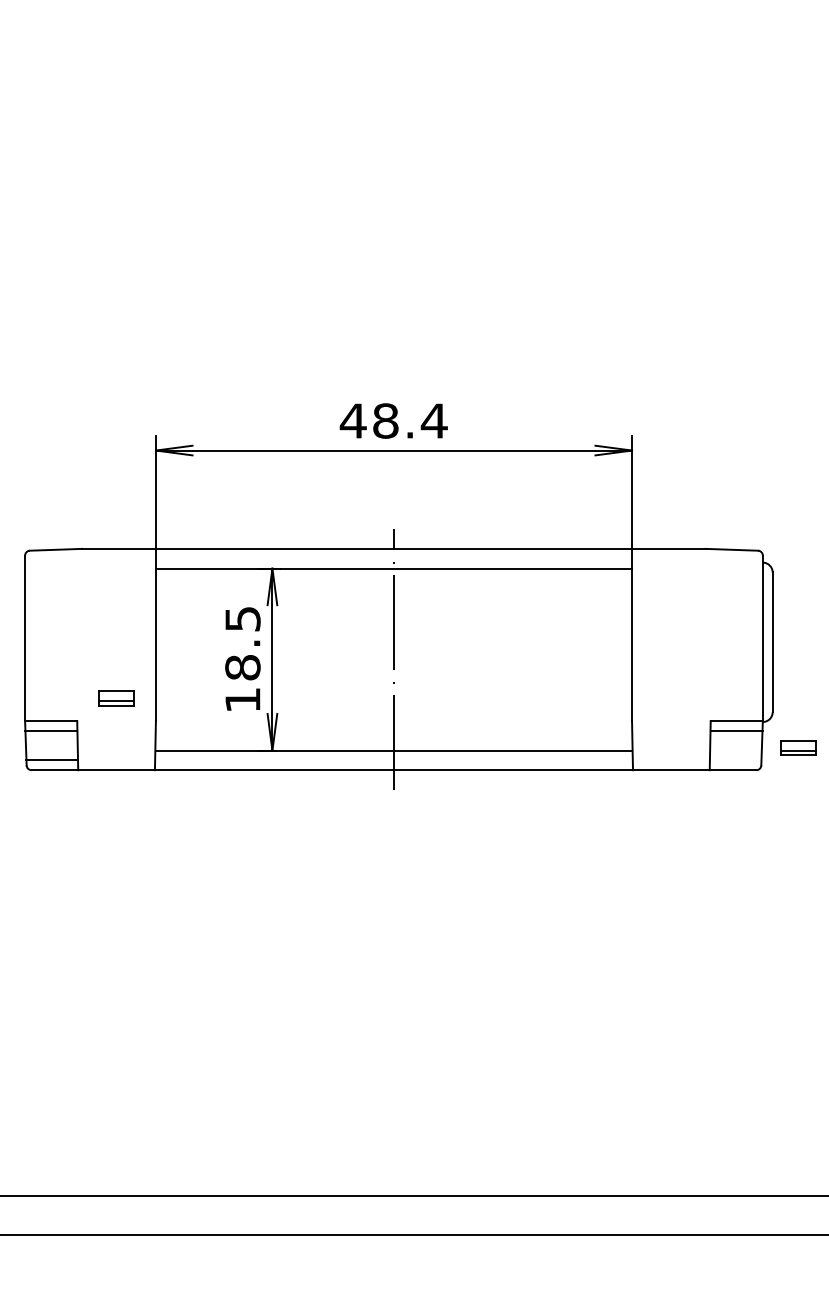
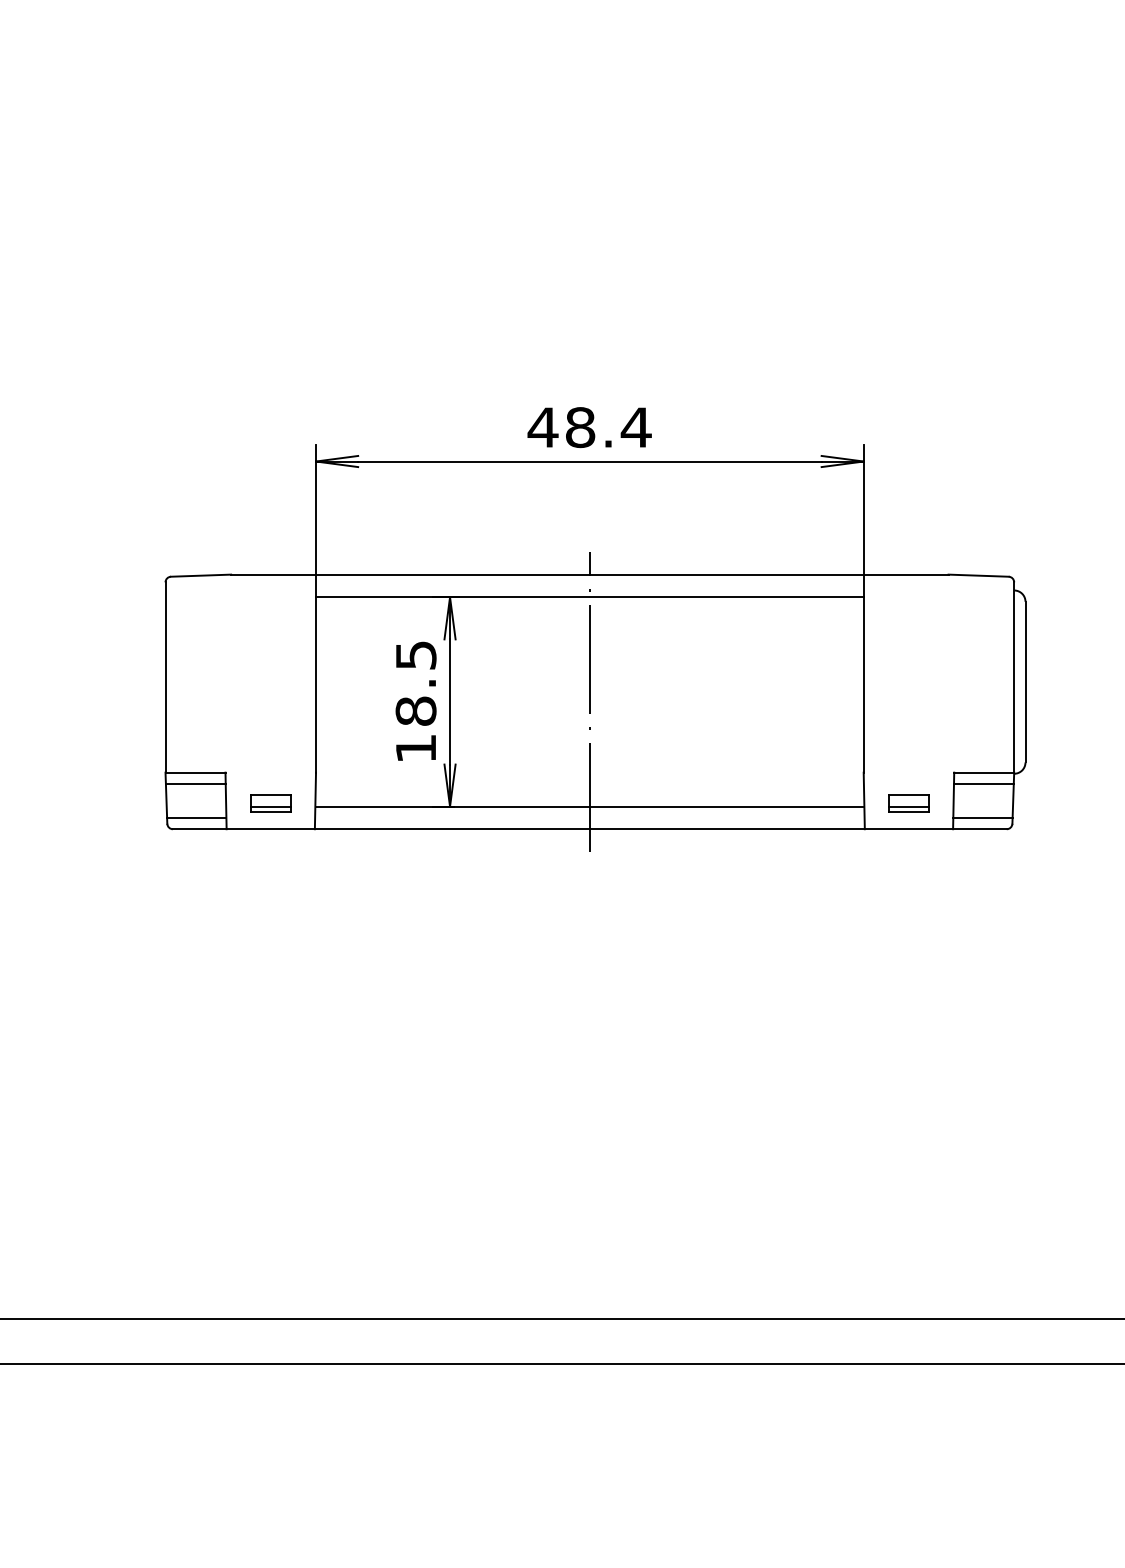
part: (116, 698) -> (270, 803), moved
part: (797, 747) -> (908, 803), moved
line: (735, 760) -> (982, 817), added

